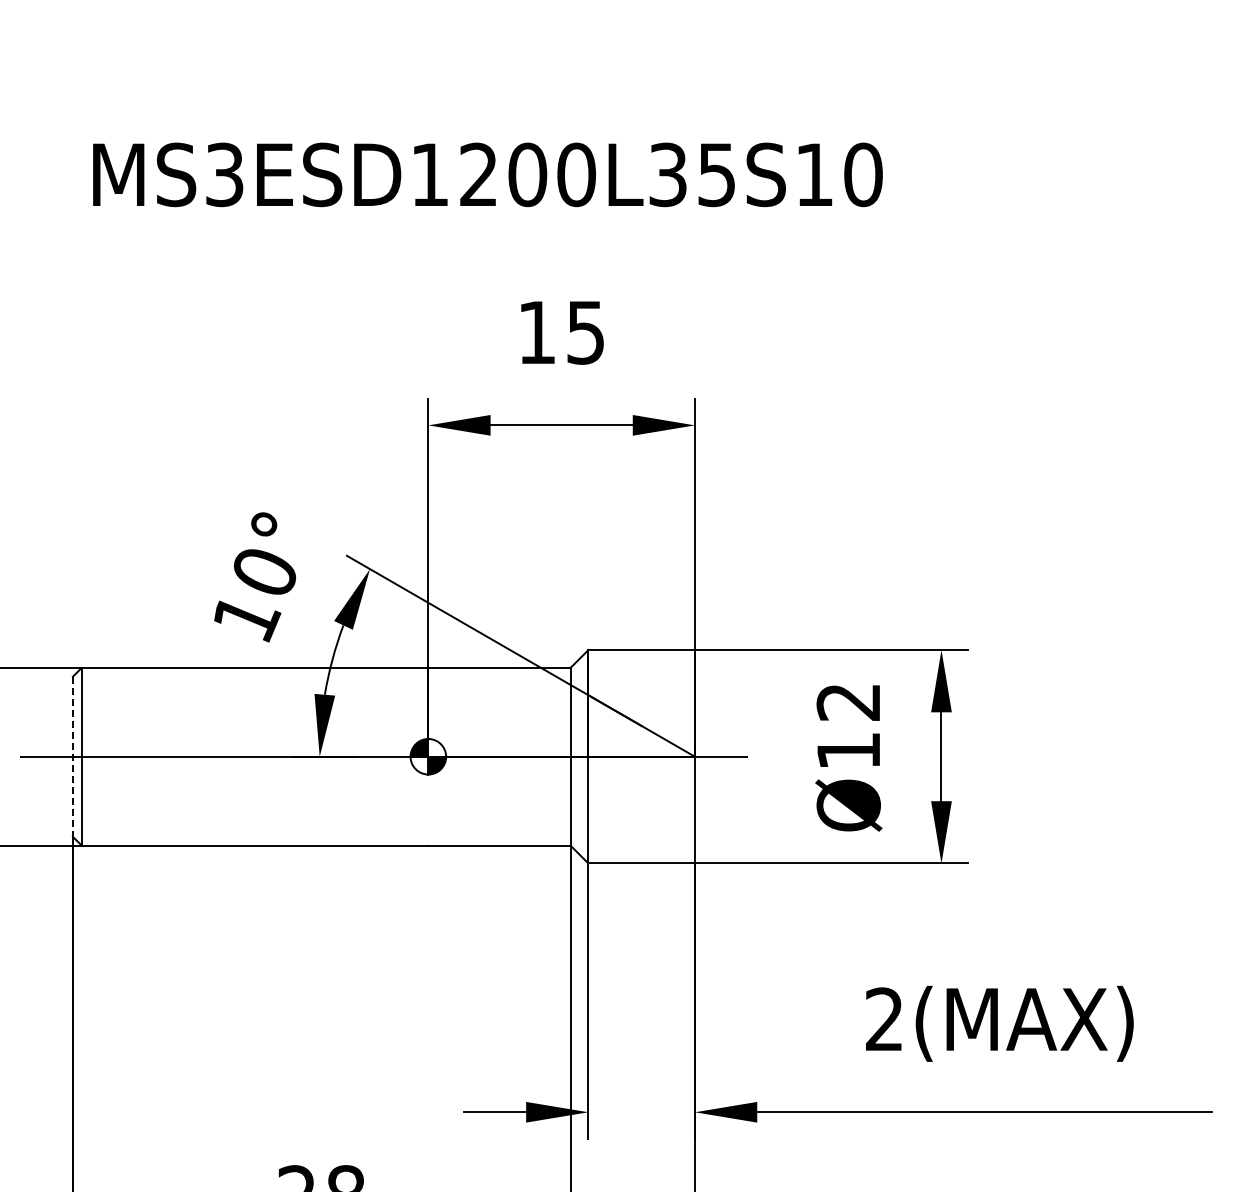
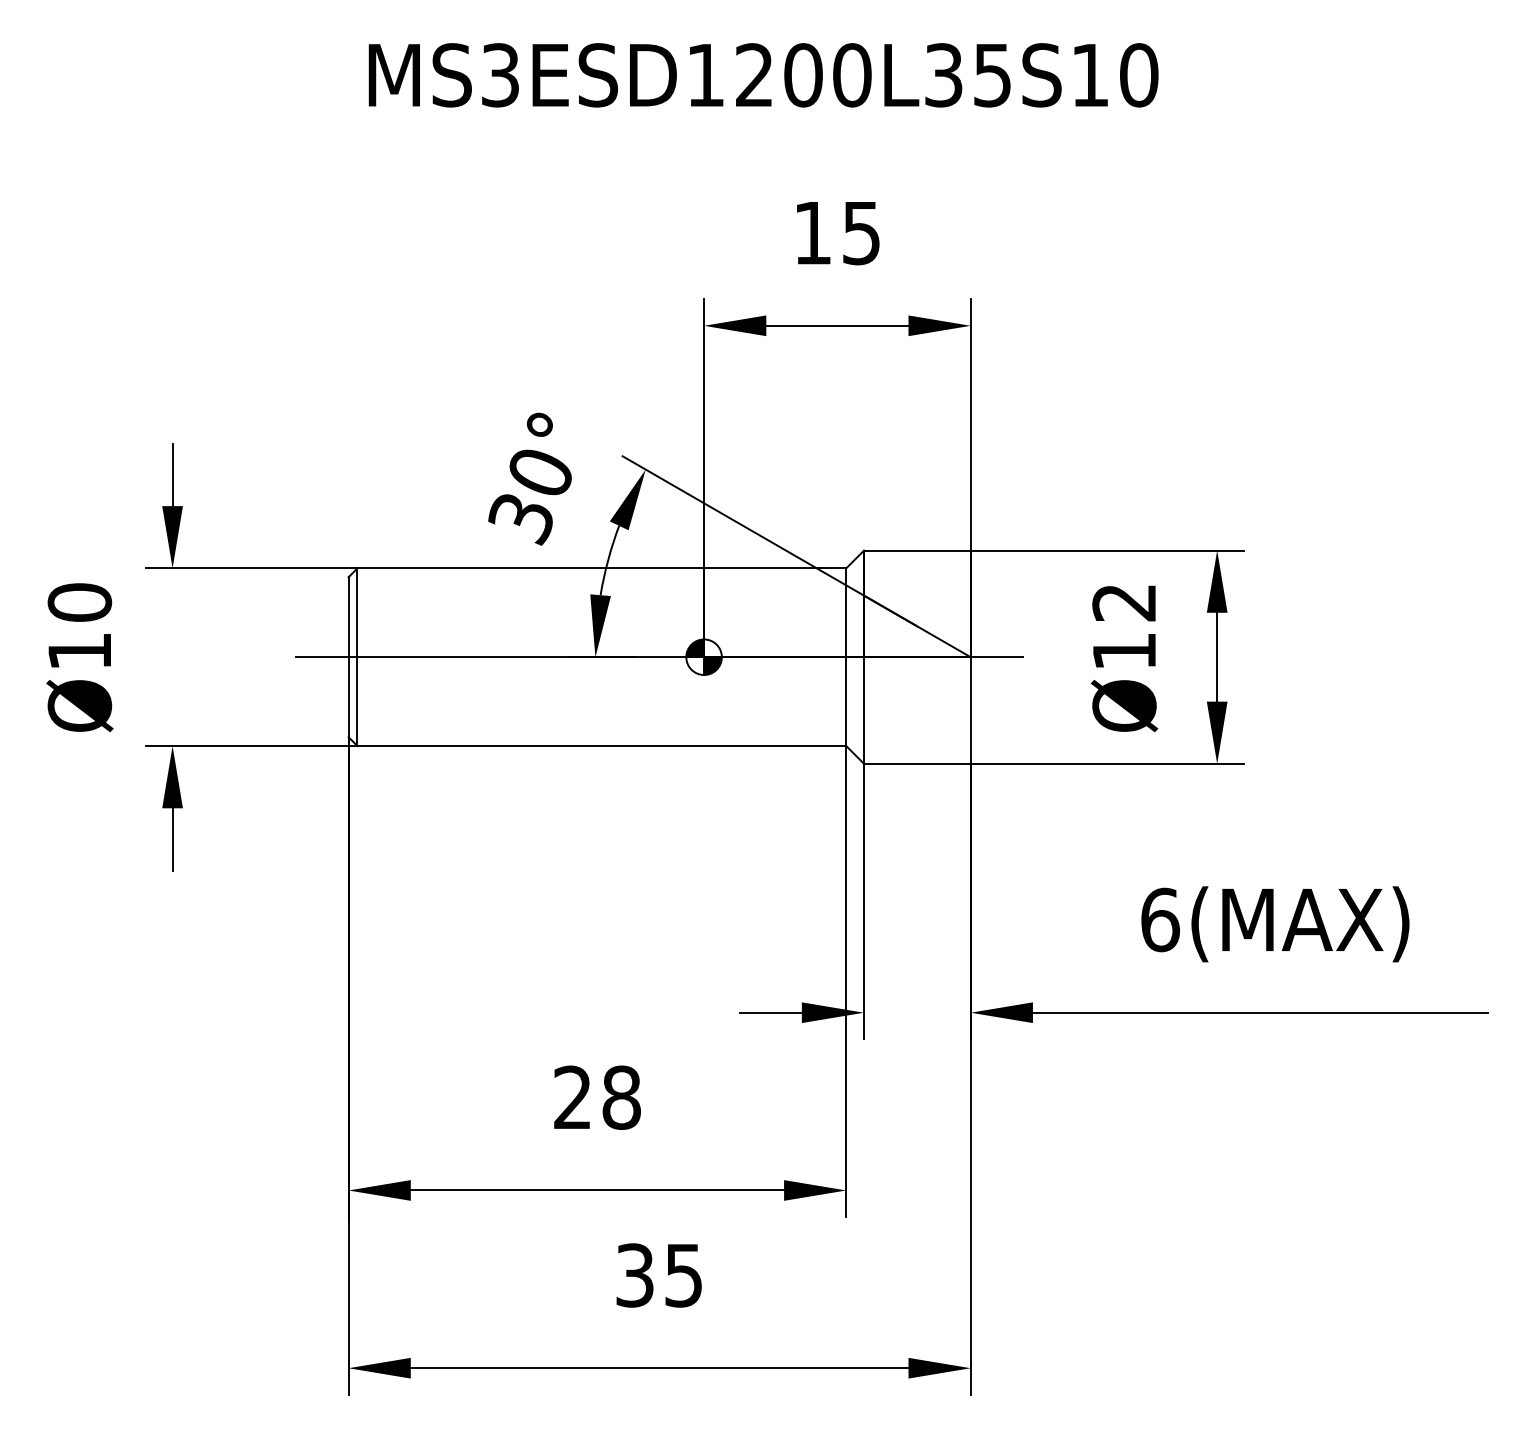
text: (246, 619) -> (522, 519), 10° -> 30°
line: (72, 757) -> (348, 657), dashed -> solid
text: (884, 1019) -> (1160, 919), 2(MAX) -> 6(MAX)

